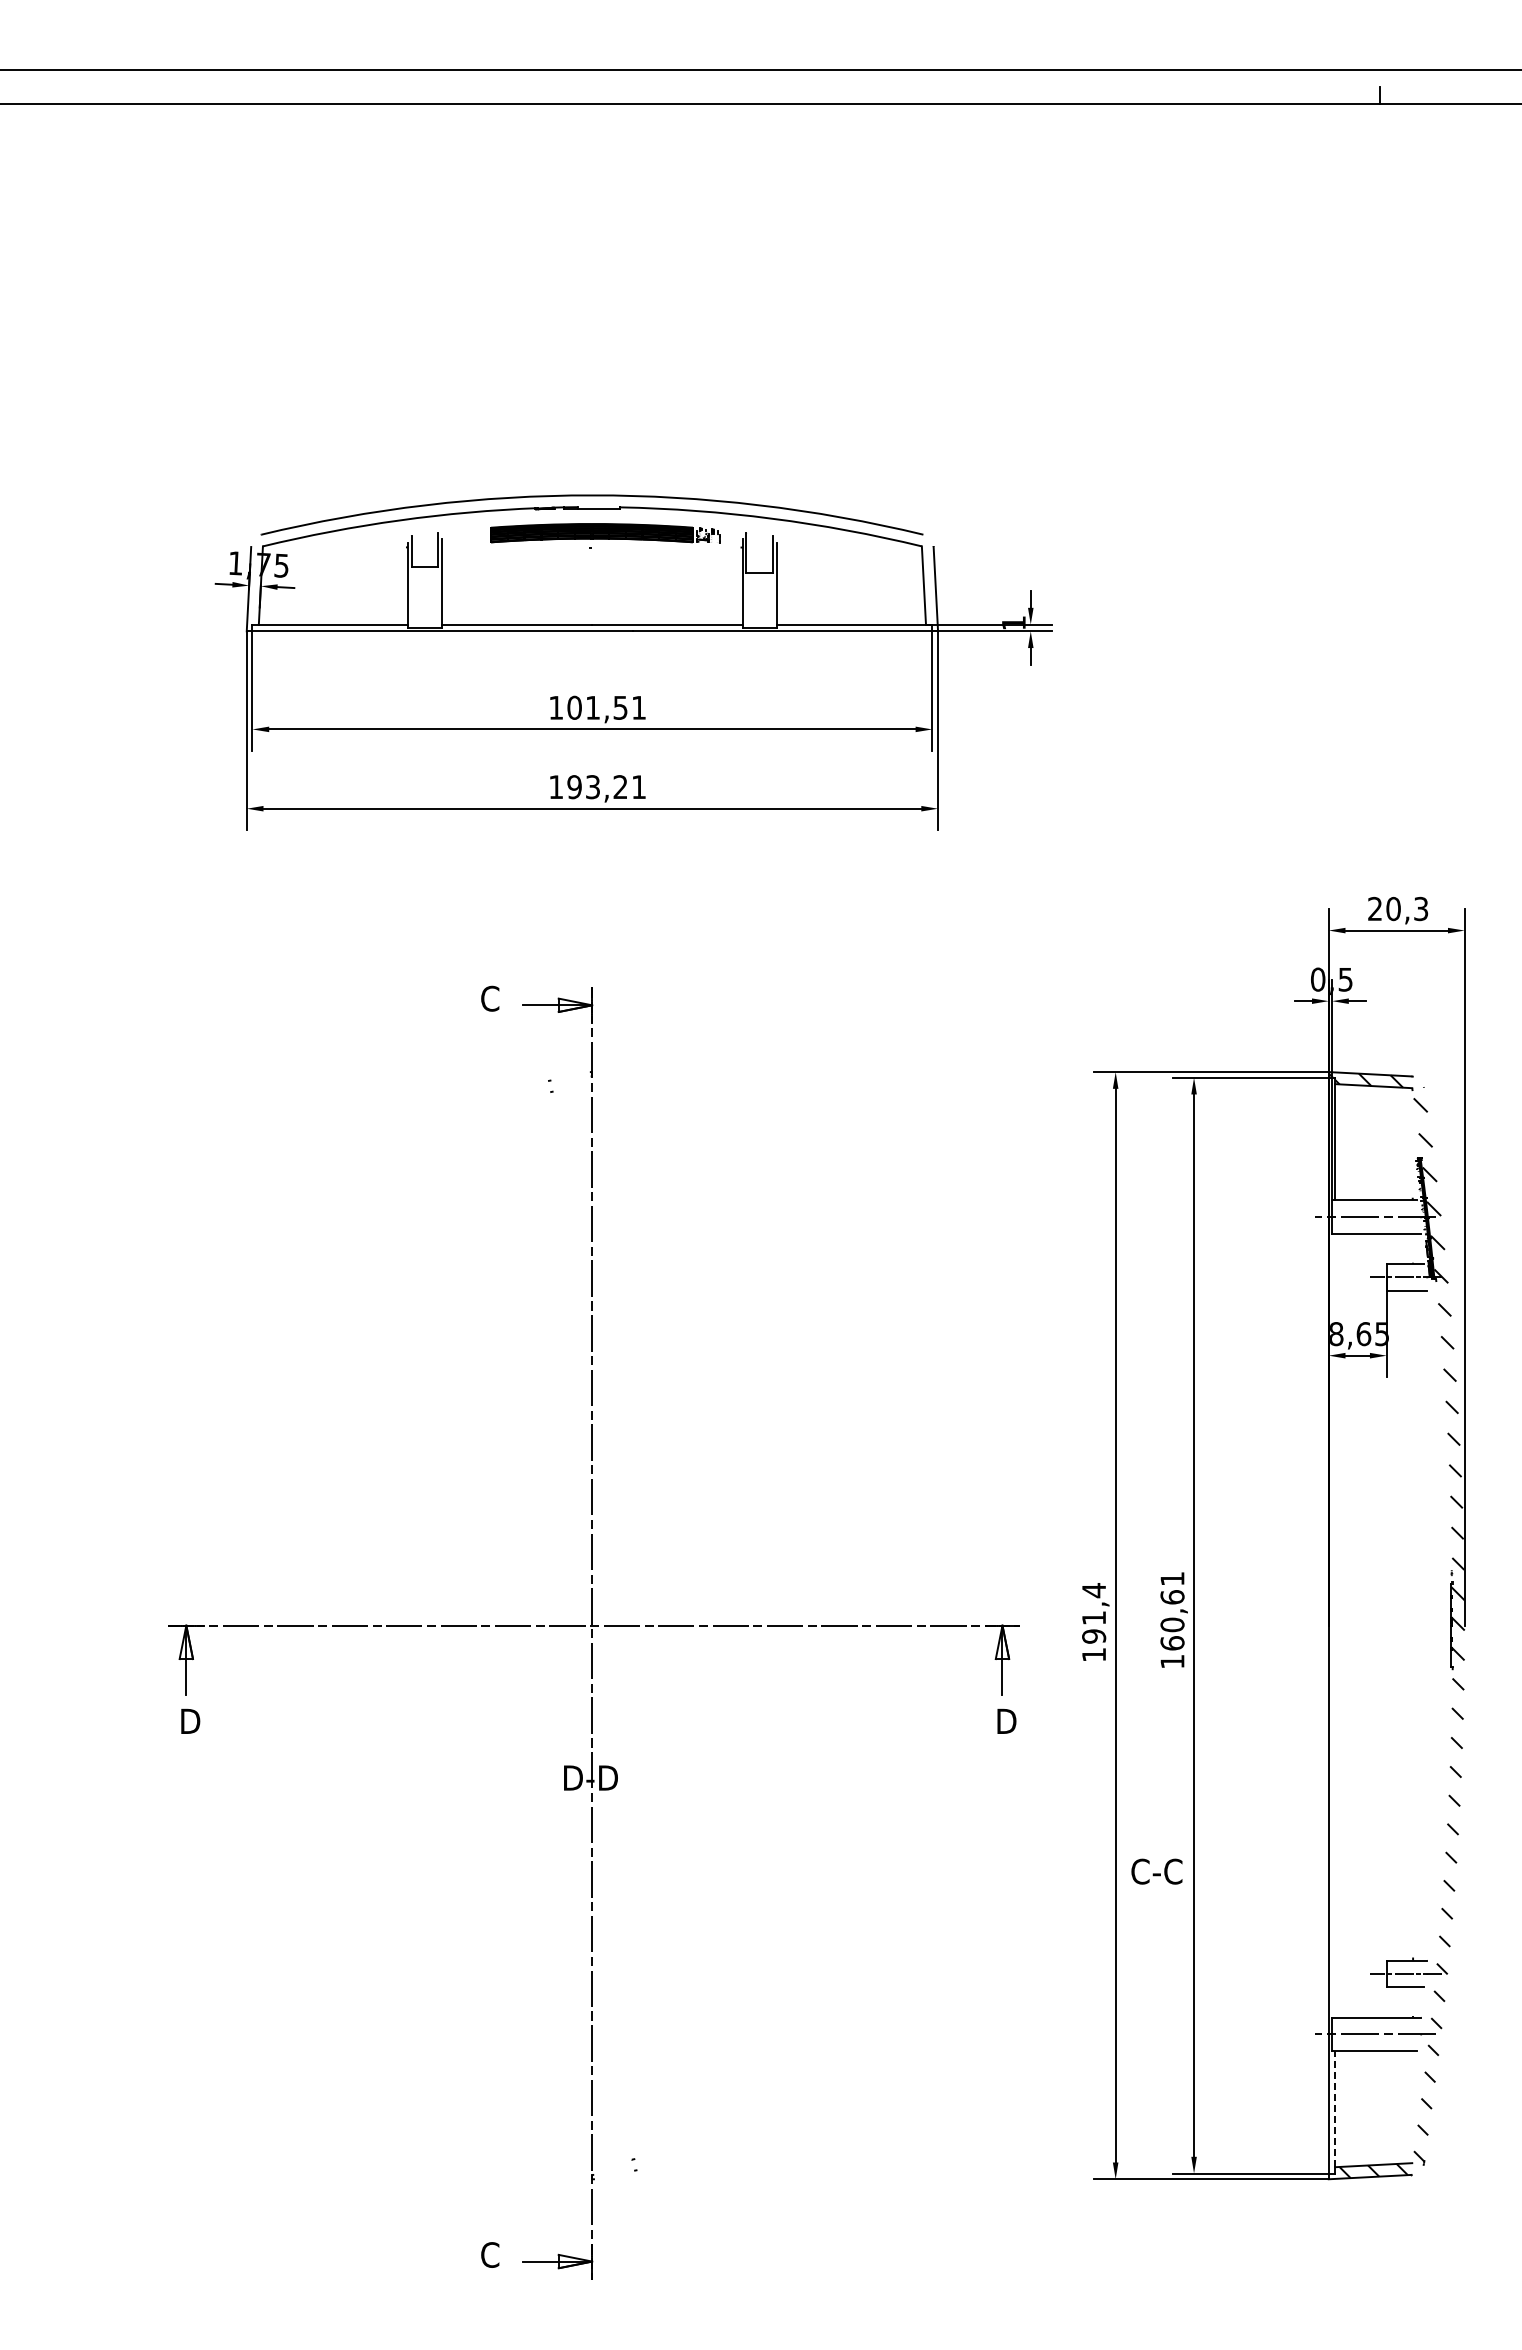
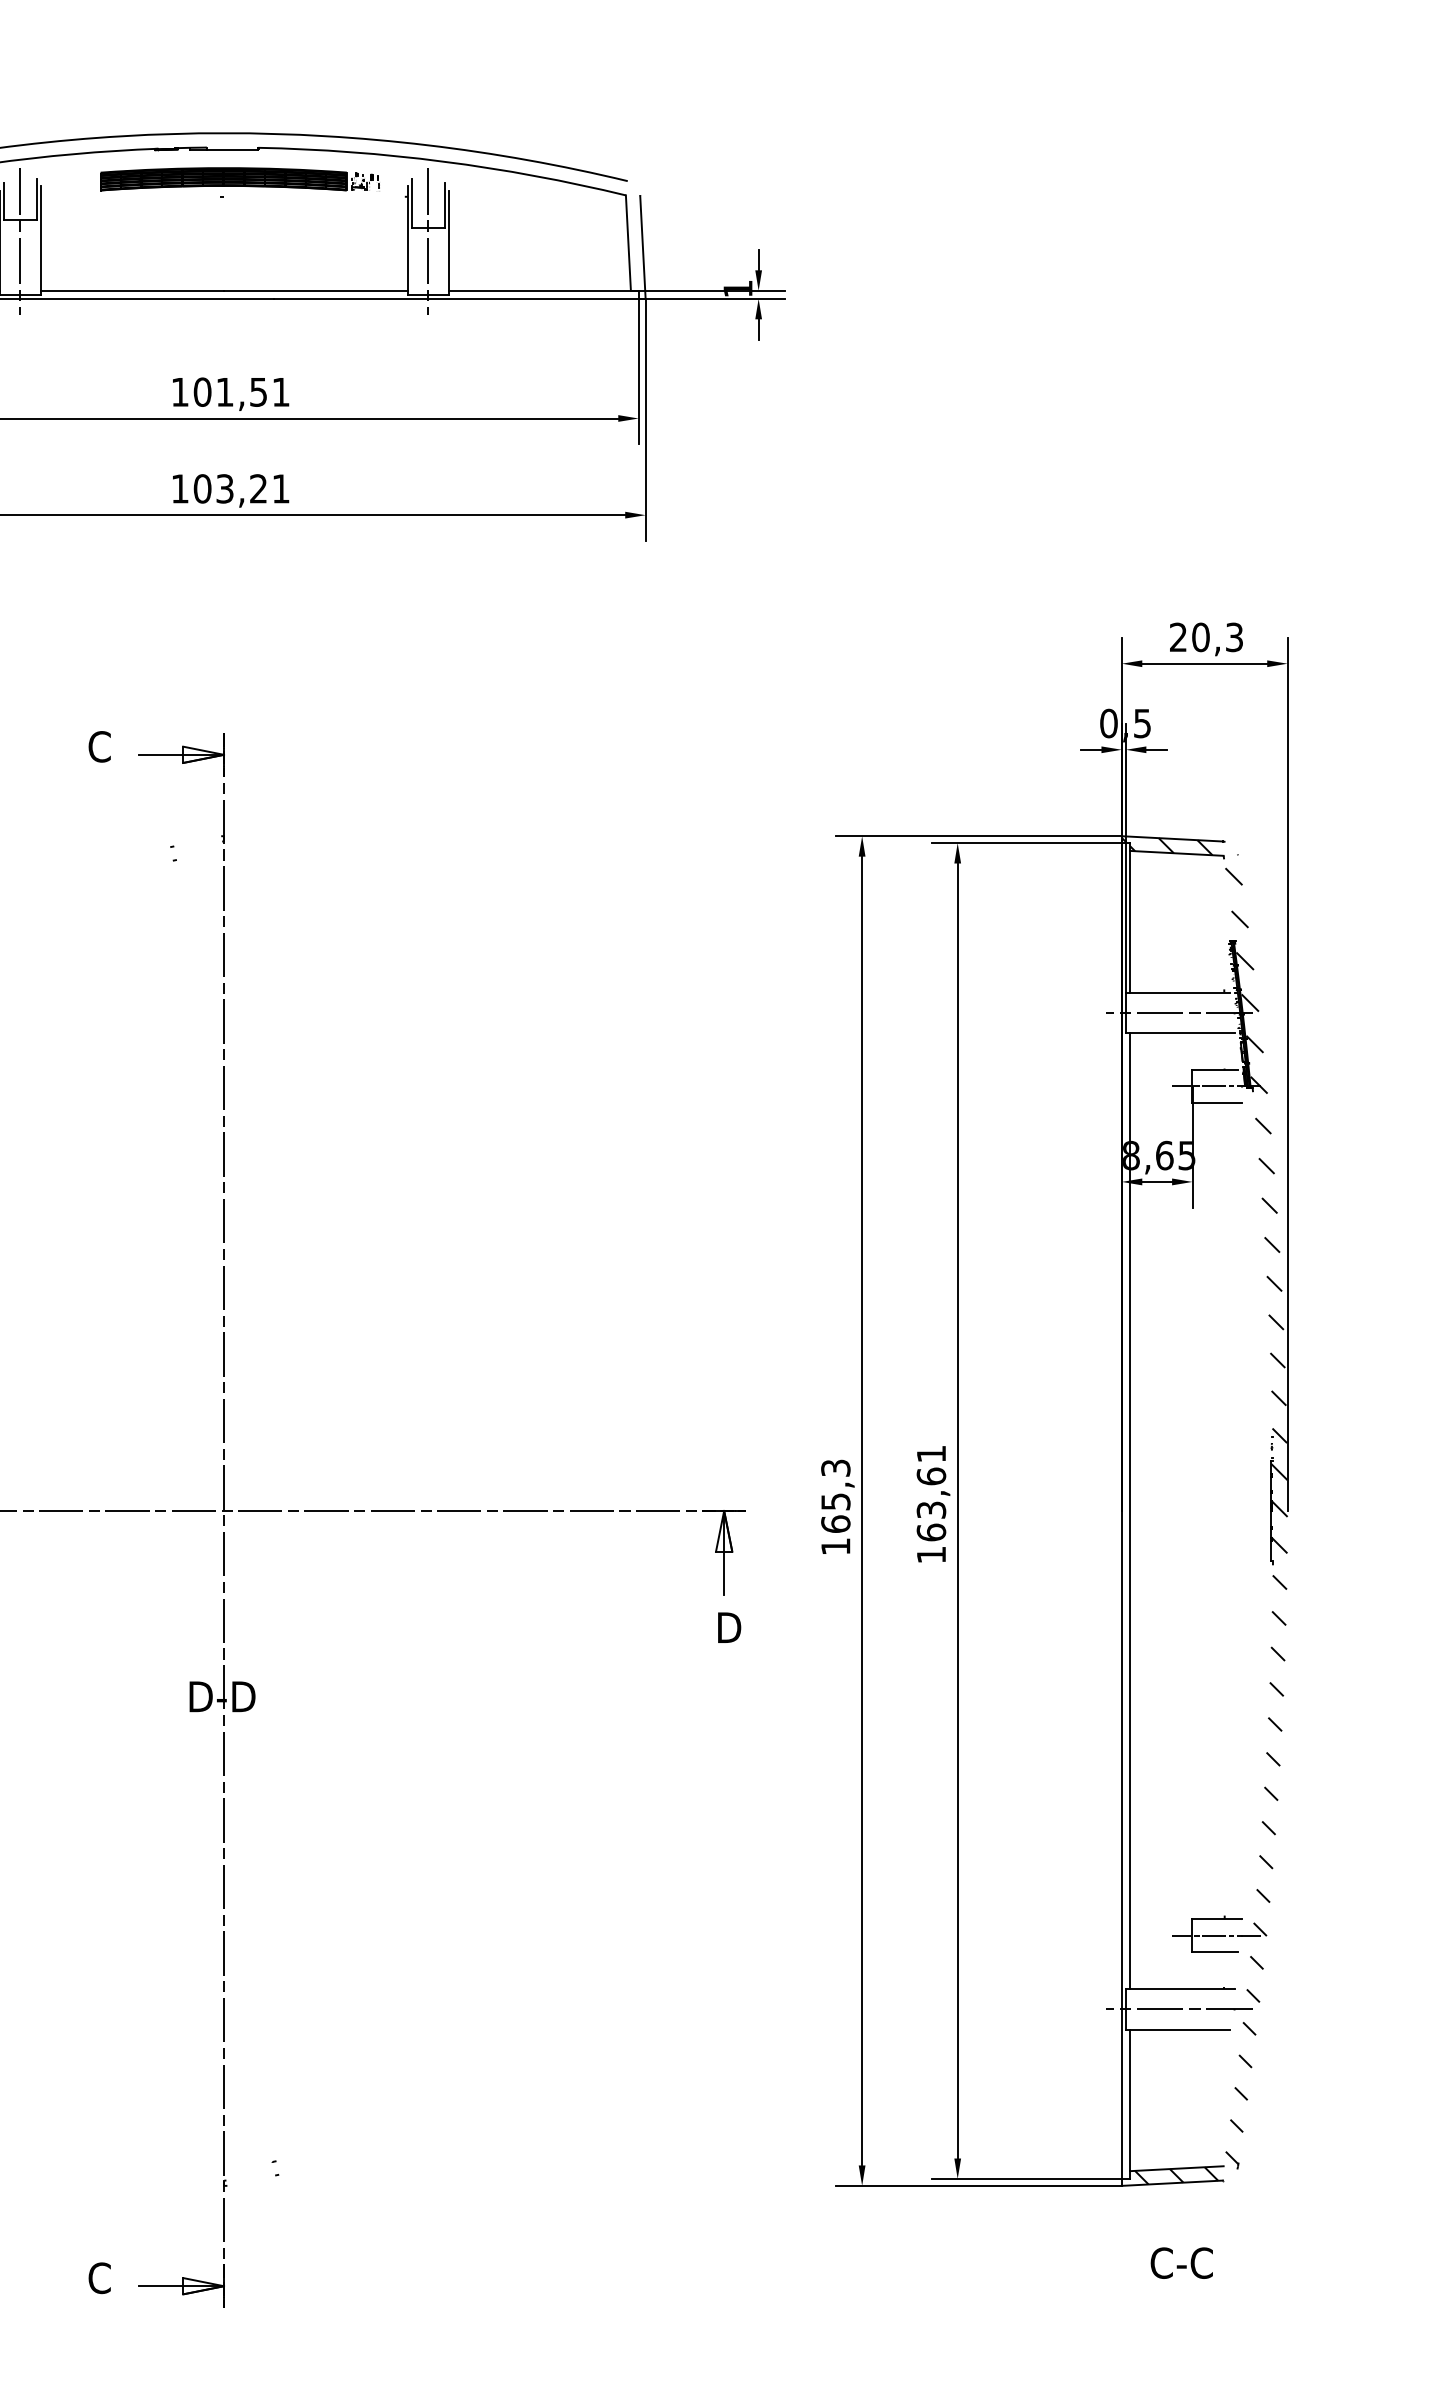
line: (424, 584) -> (19, 241), added
line: (759, 584) -> (427, 241), added
text: (574, 787) -> (202, 489), 193,21 -> 103,21
text: (1094, 1613) -> (836, 1496), 191,4 -> 165,3
text: (1172, 1624) -> (931, 1509), 160,61 -> 163,61
line: (1335, 1625) -> (1130, 1510), added
text: (1156, 1871) -> (1181, 2262), moved
line: (1335, 2108) -> (1130, 2099), dashed -> solid

